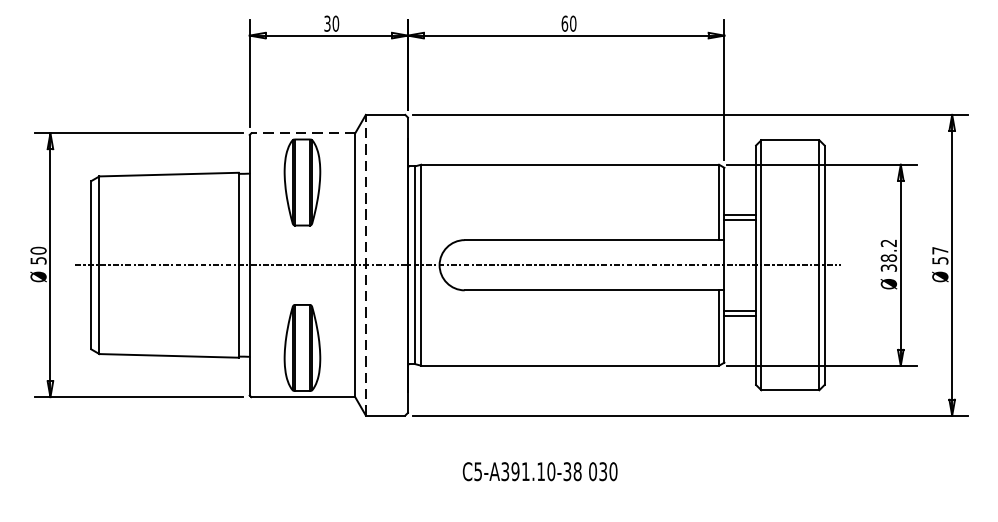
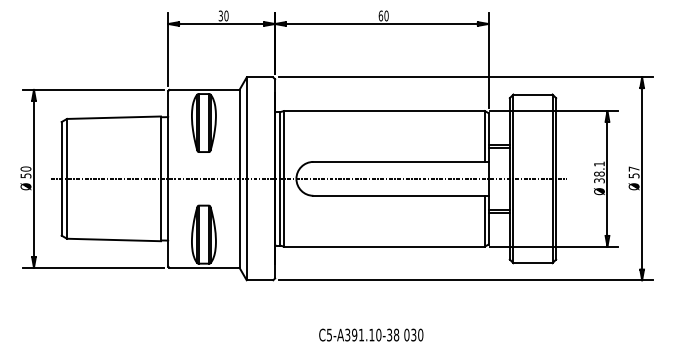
line: (303, 132) -> (204, 89), dashed -> solid
text: (888, 242) -> (599, 163), 38.2 -> 38.1
line: (365, 264) -> (246, 178), dashed -> solid
text: (540, 470) -> (371, 334), moved

